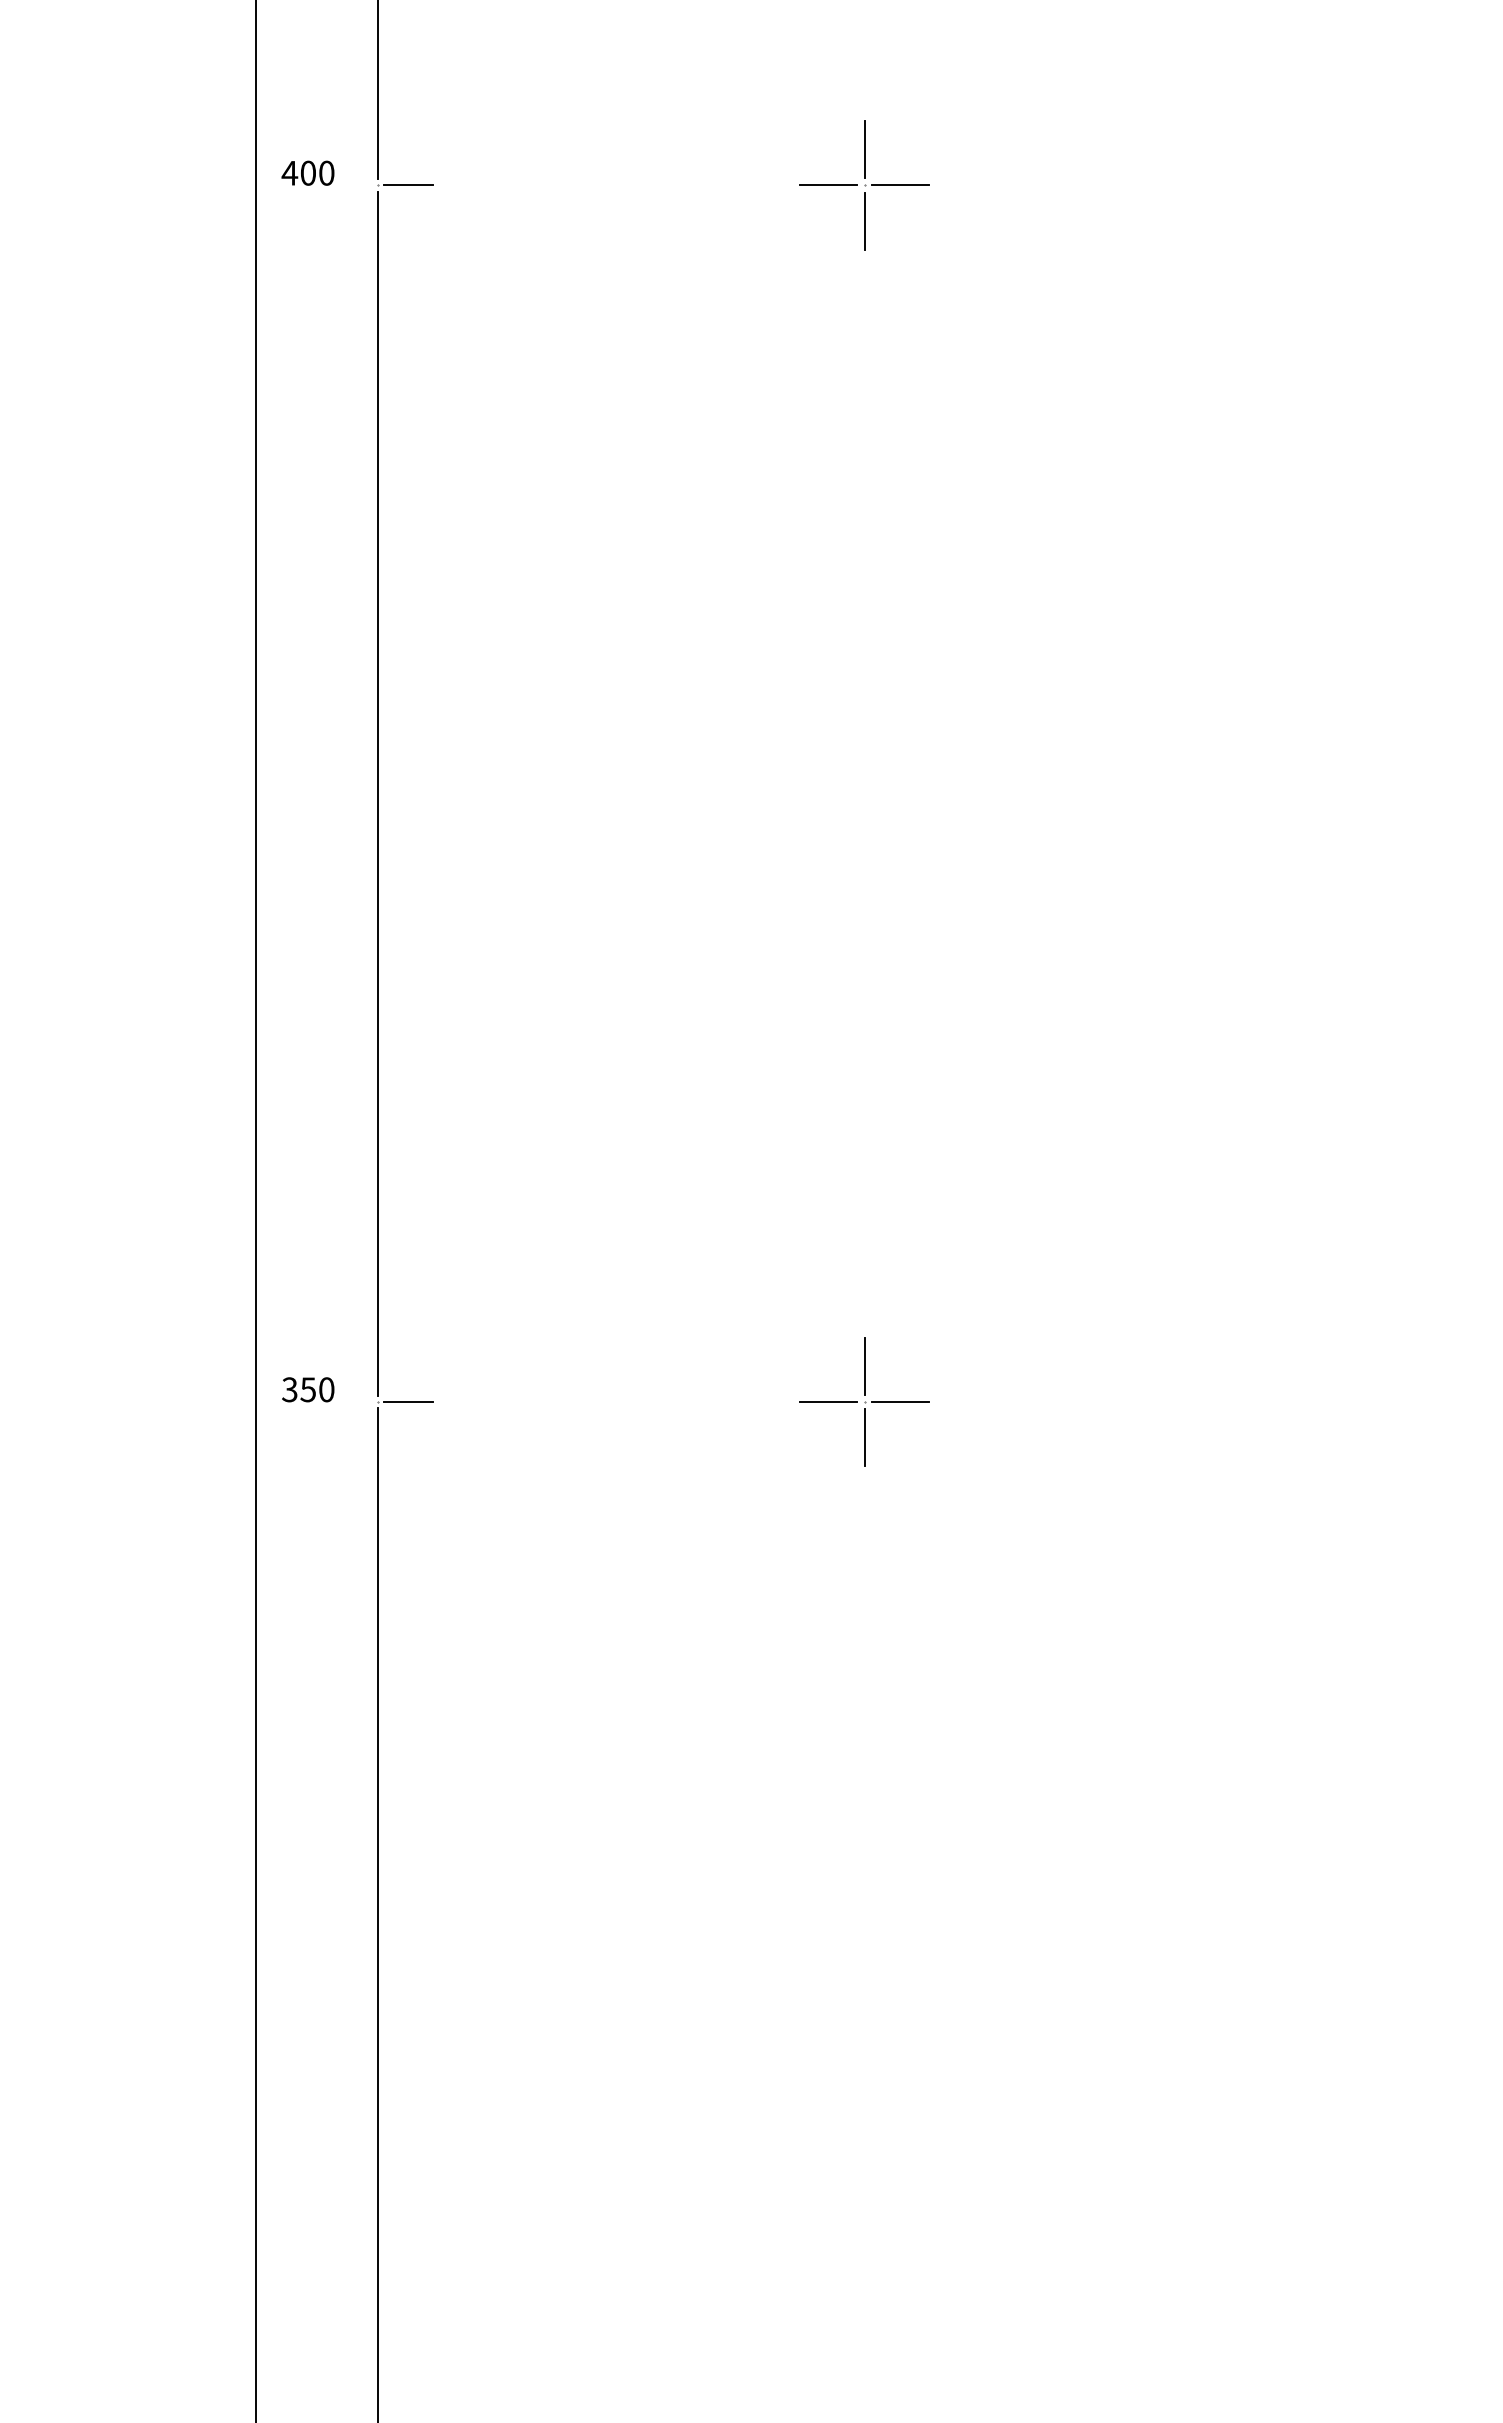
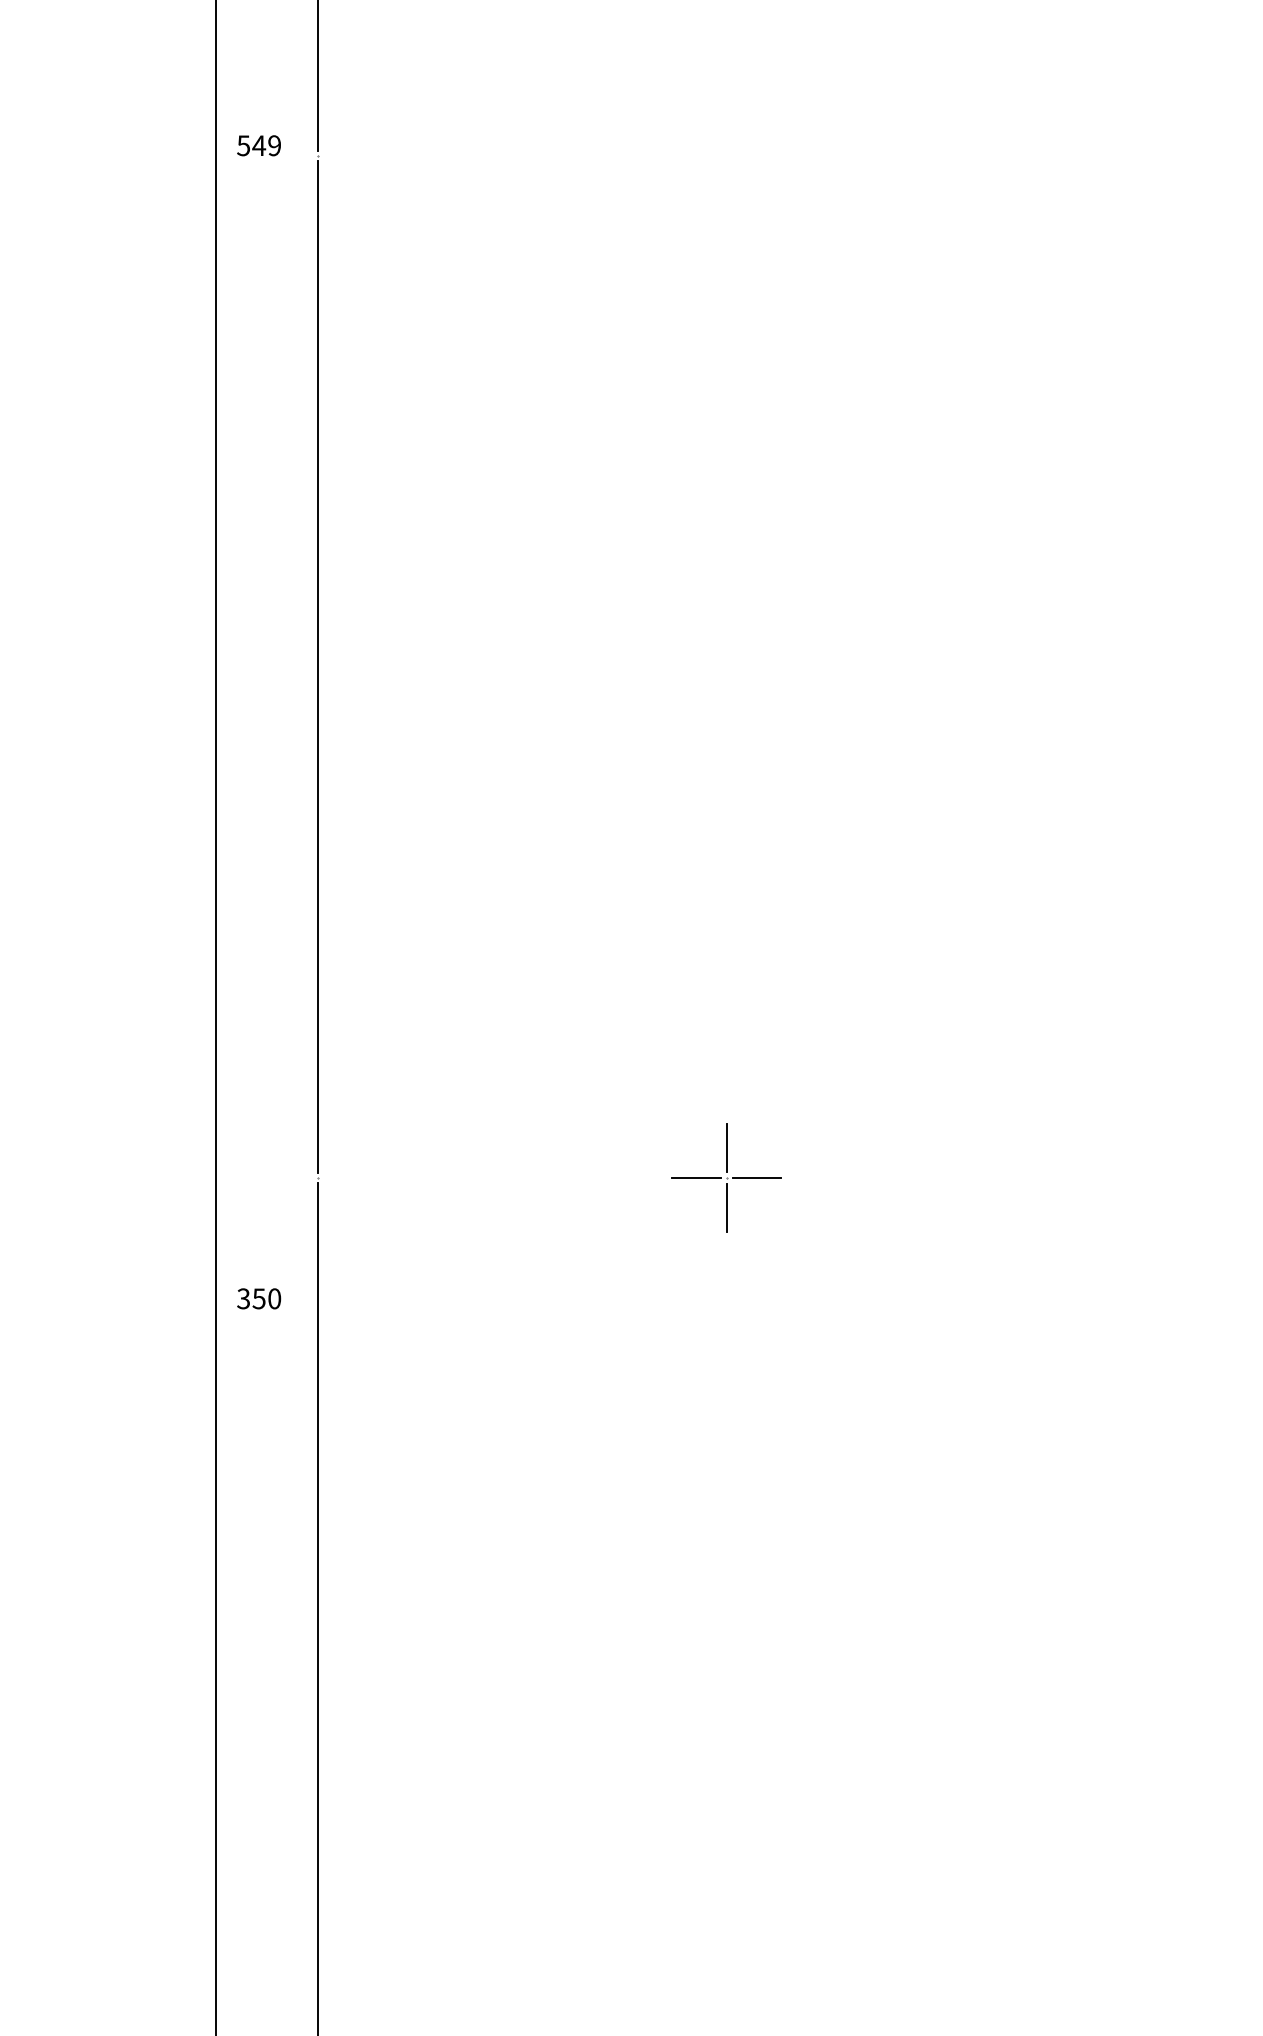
text: (307, 172) -> (258, 145), 400 -> 549
line: (408, 185) -> (343, 156), removed
part: (864, 185) -> (726, 156), removed
text: (308, 1389) -> (259, 1298), moved
line: (408, 1401) -> (343, 1177), removed

